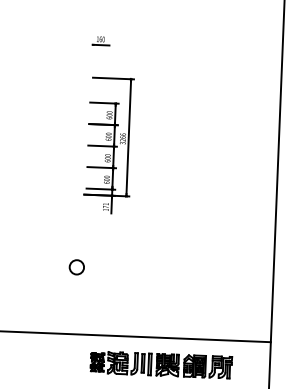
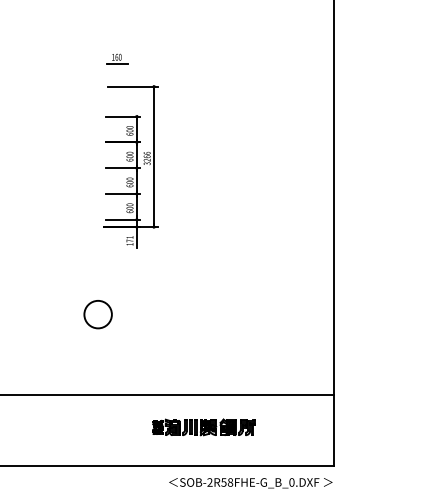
part: (101, 40) -> (117, 58), moved
circle: (76, 267) -> (97, 314), size x1.6
part: (160, 364) -> (203, 427), size x0.6

